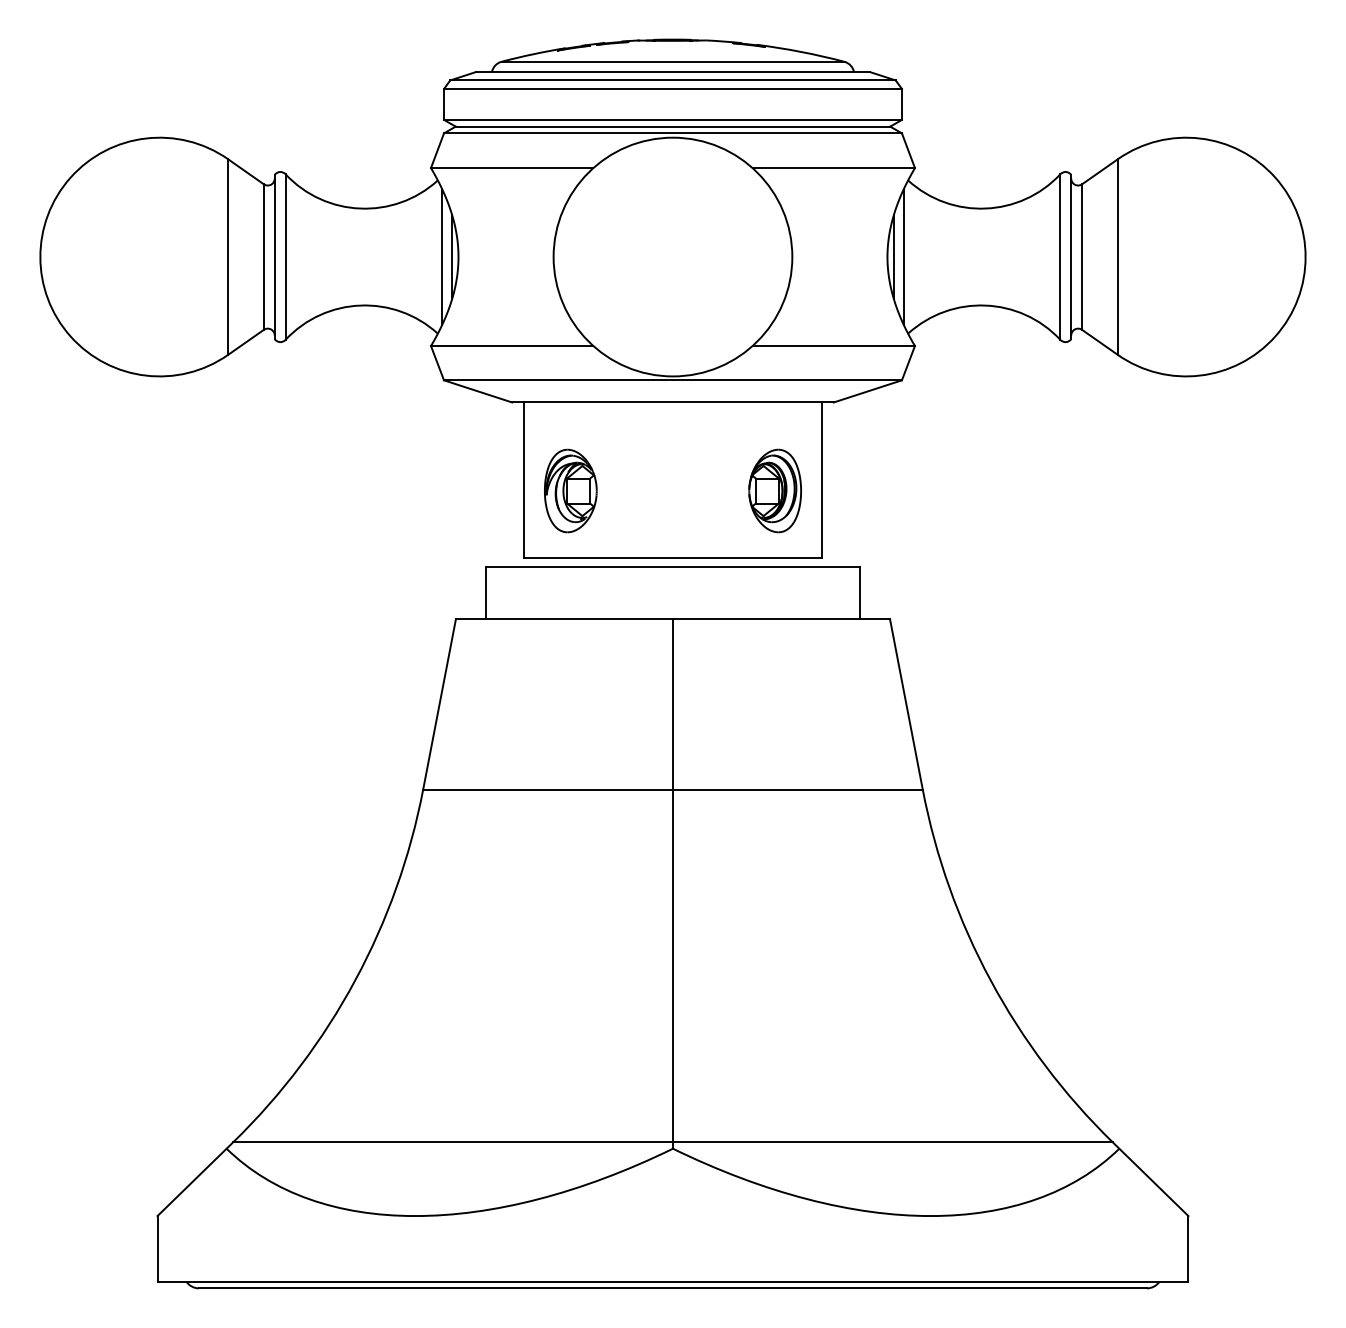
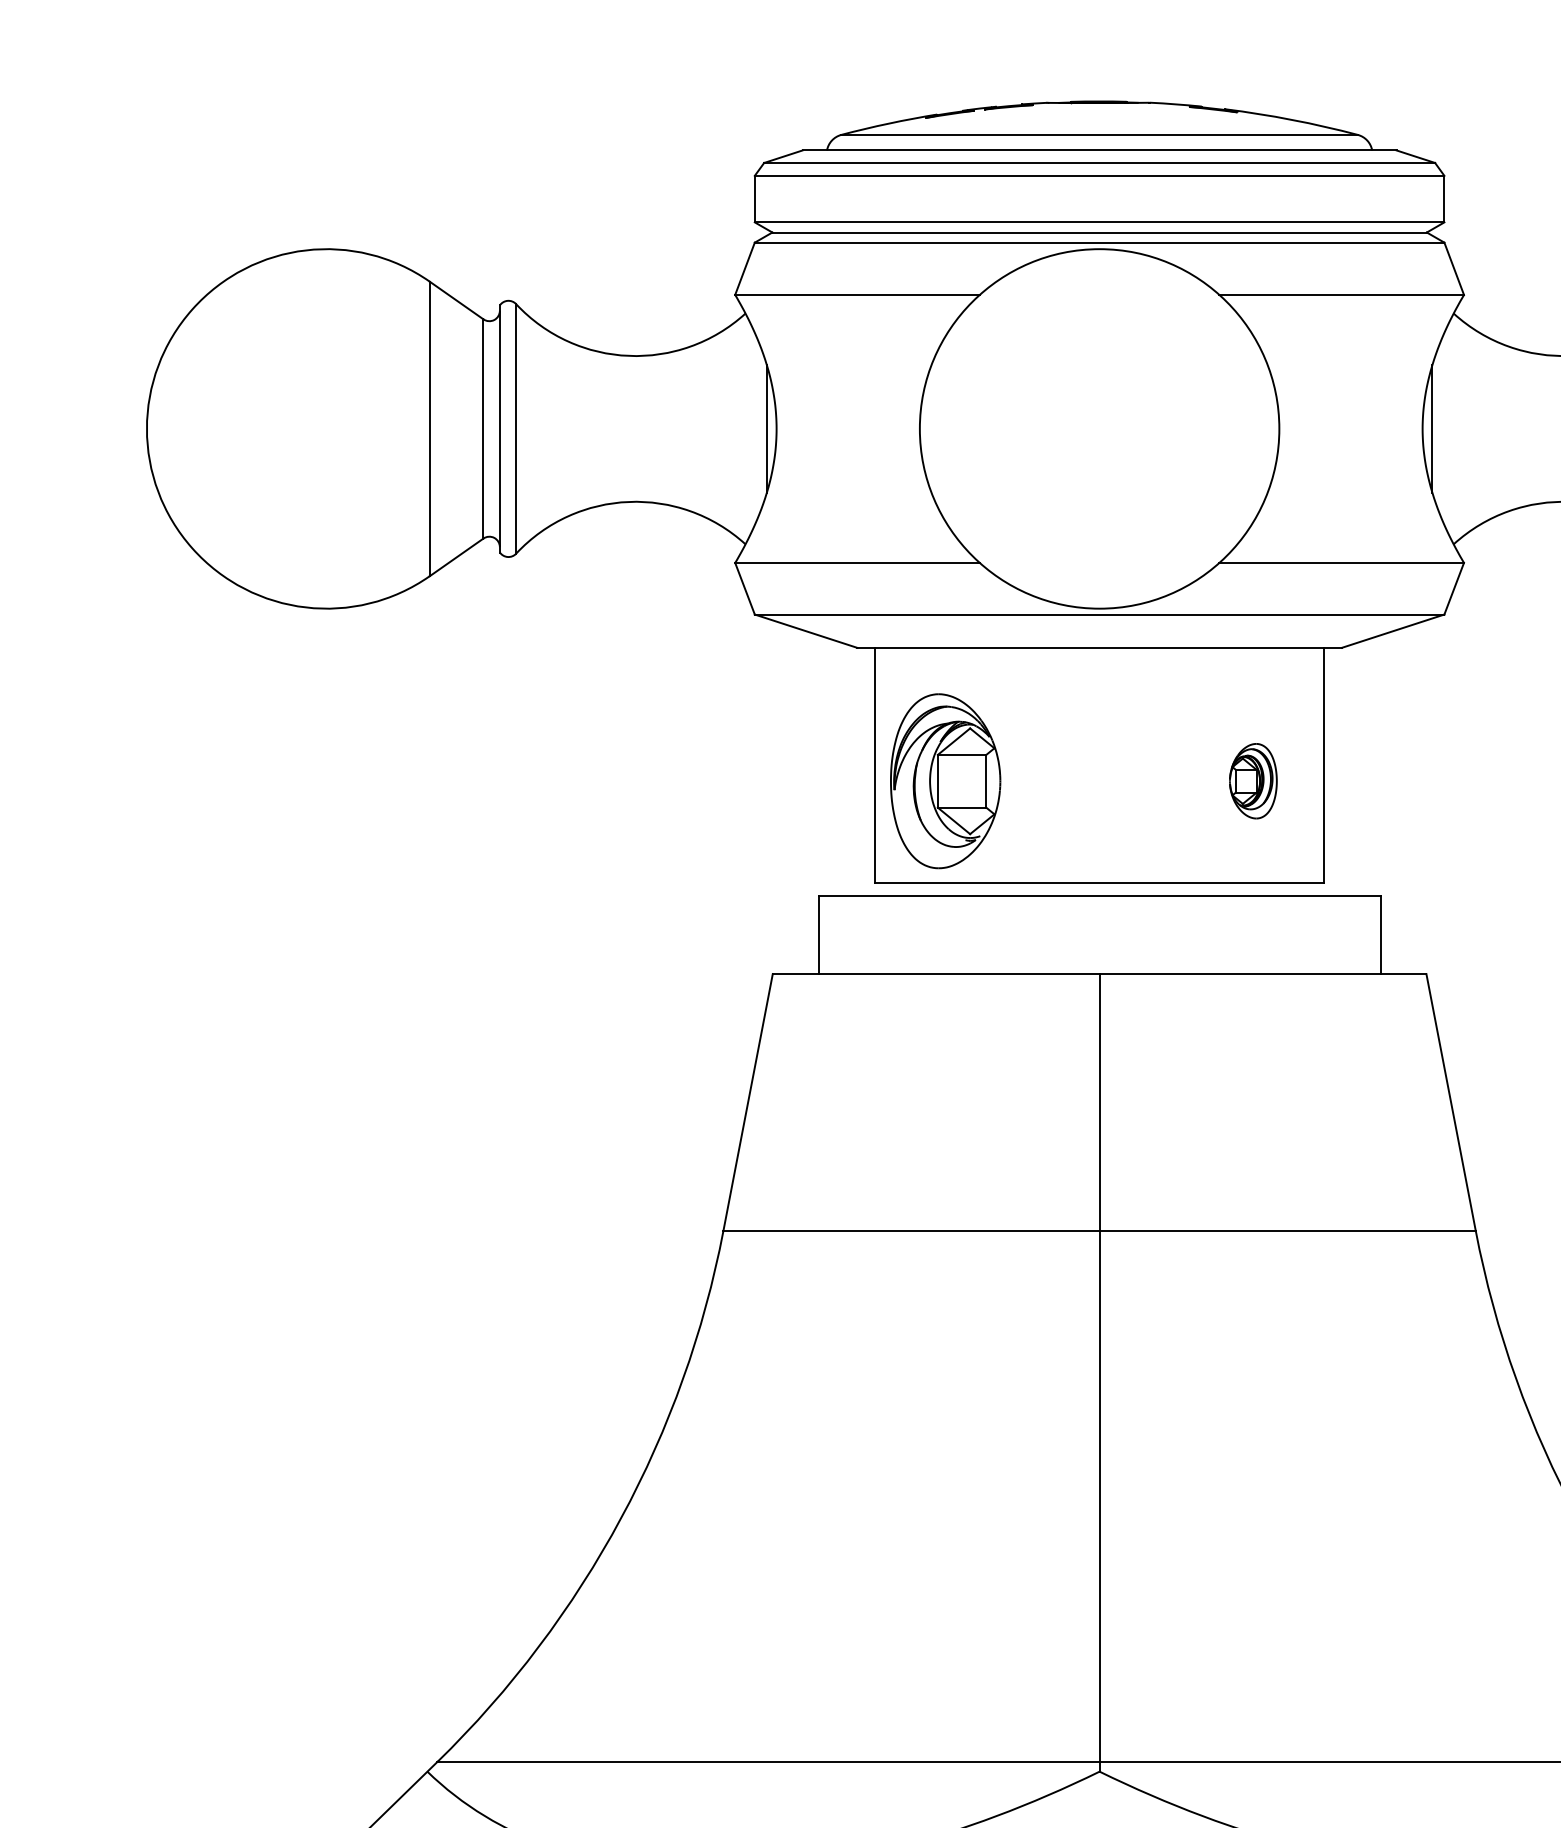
line: (442, 256) -> (752, 428), removed
line: (903, 256) -> (1446, 428), removed
part: (570, 490) -> (945, 780), size x1.4
part: (774, 490) -> (1252, 780), size x0.6

